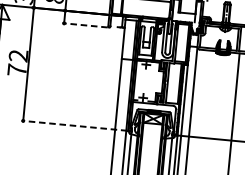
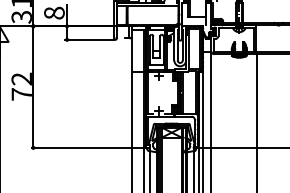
line: (85, 25) -> (89, 39), dashed -> solid
line: (74, 125) -> (88, 147), dashed -> solid

